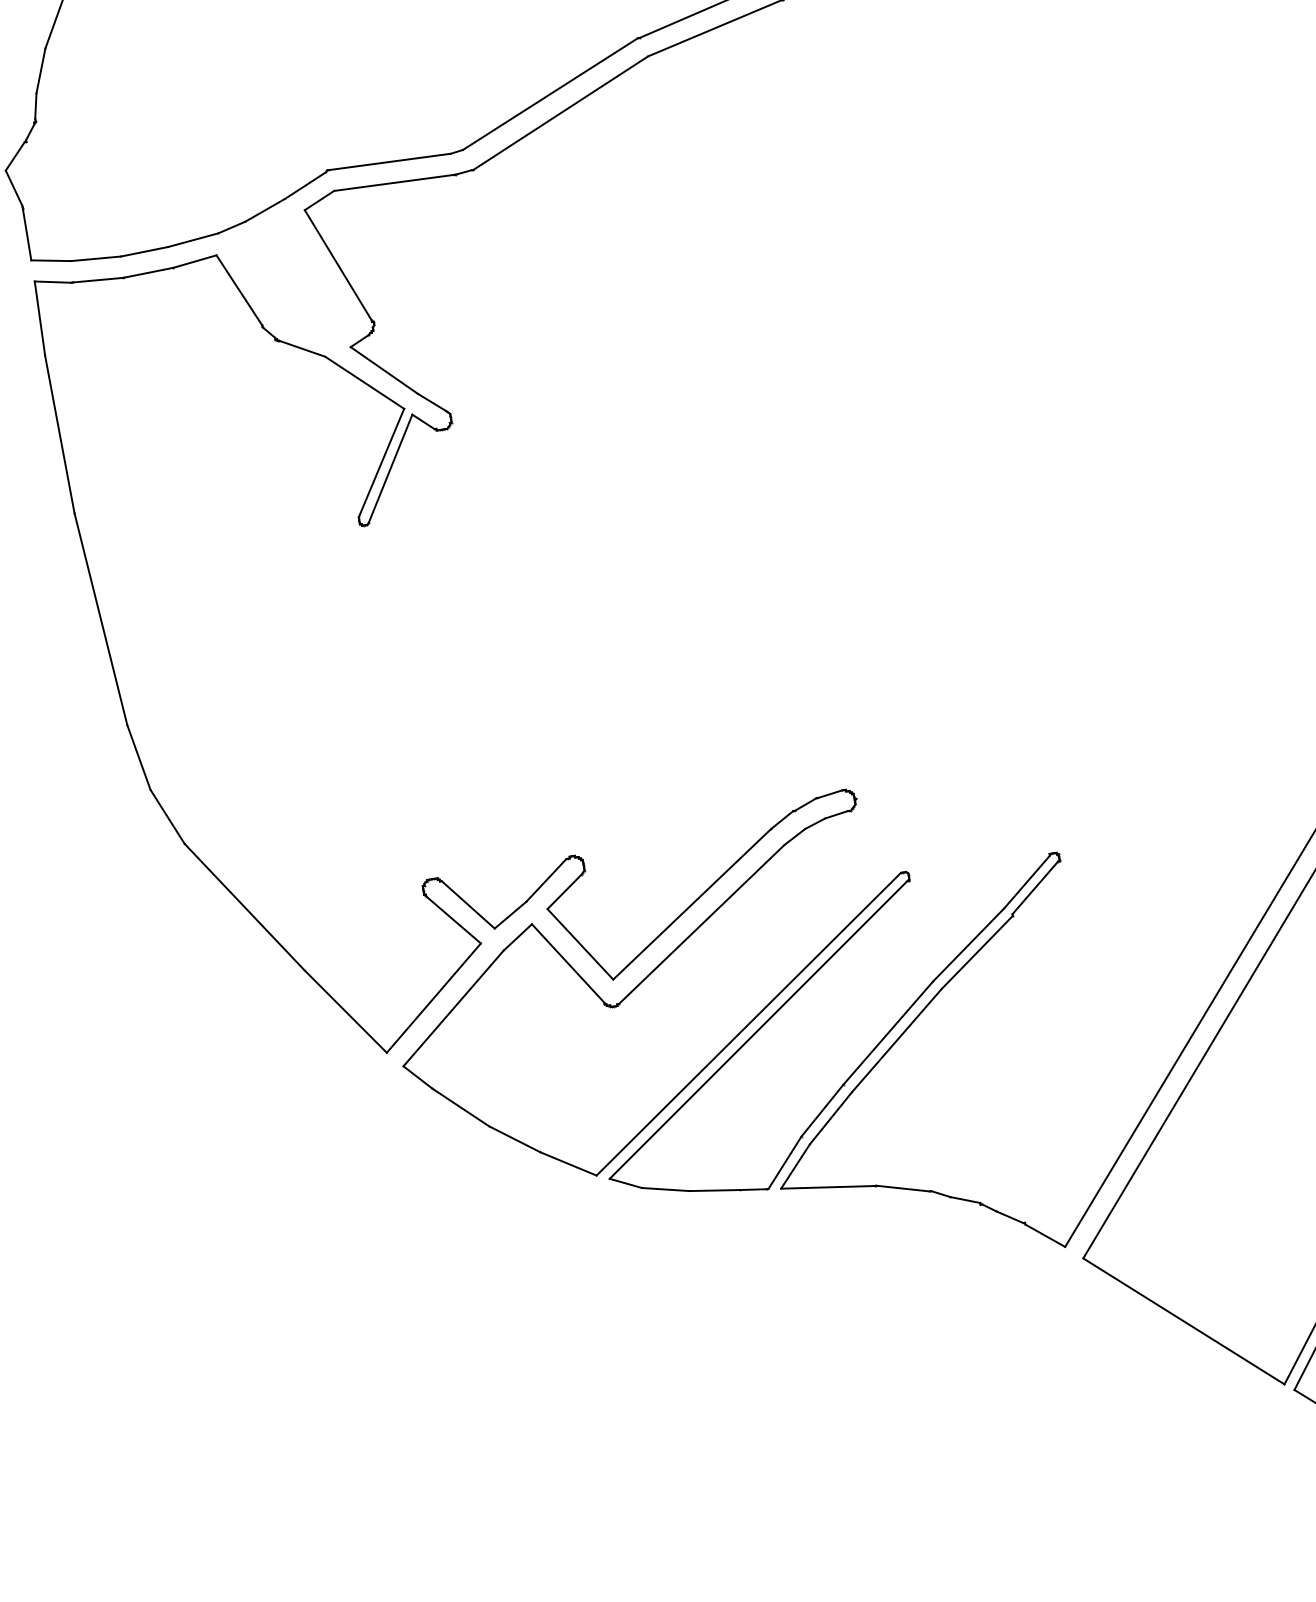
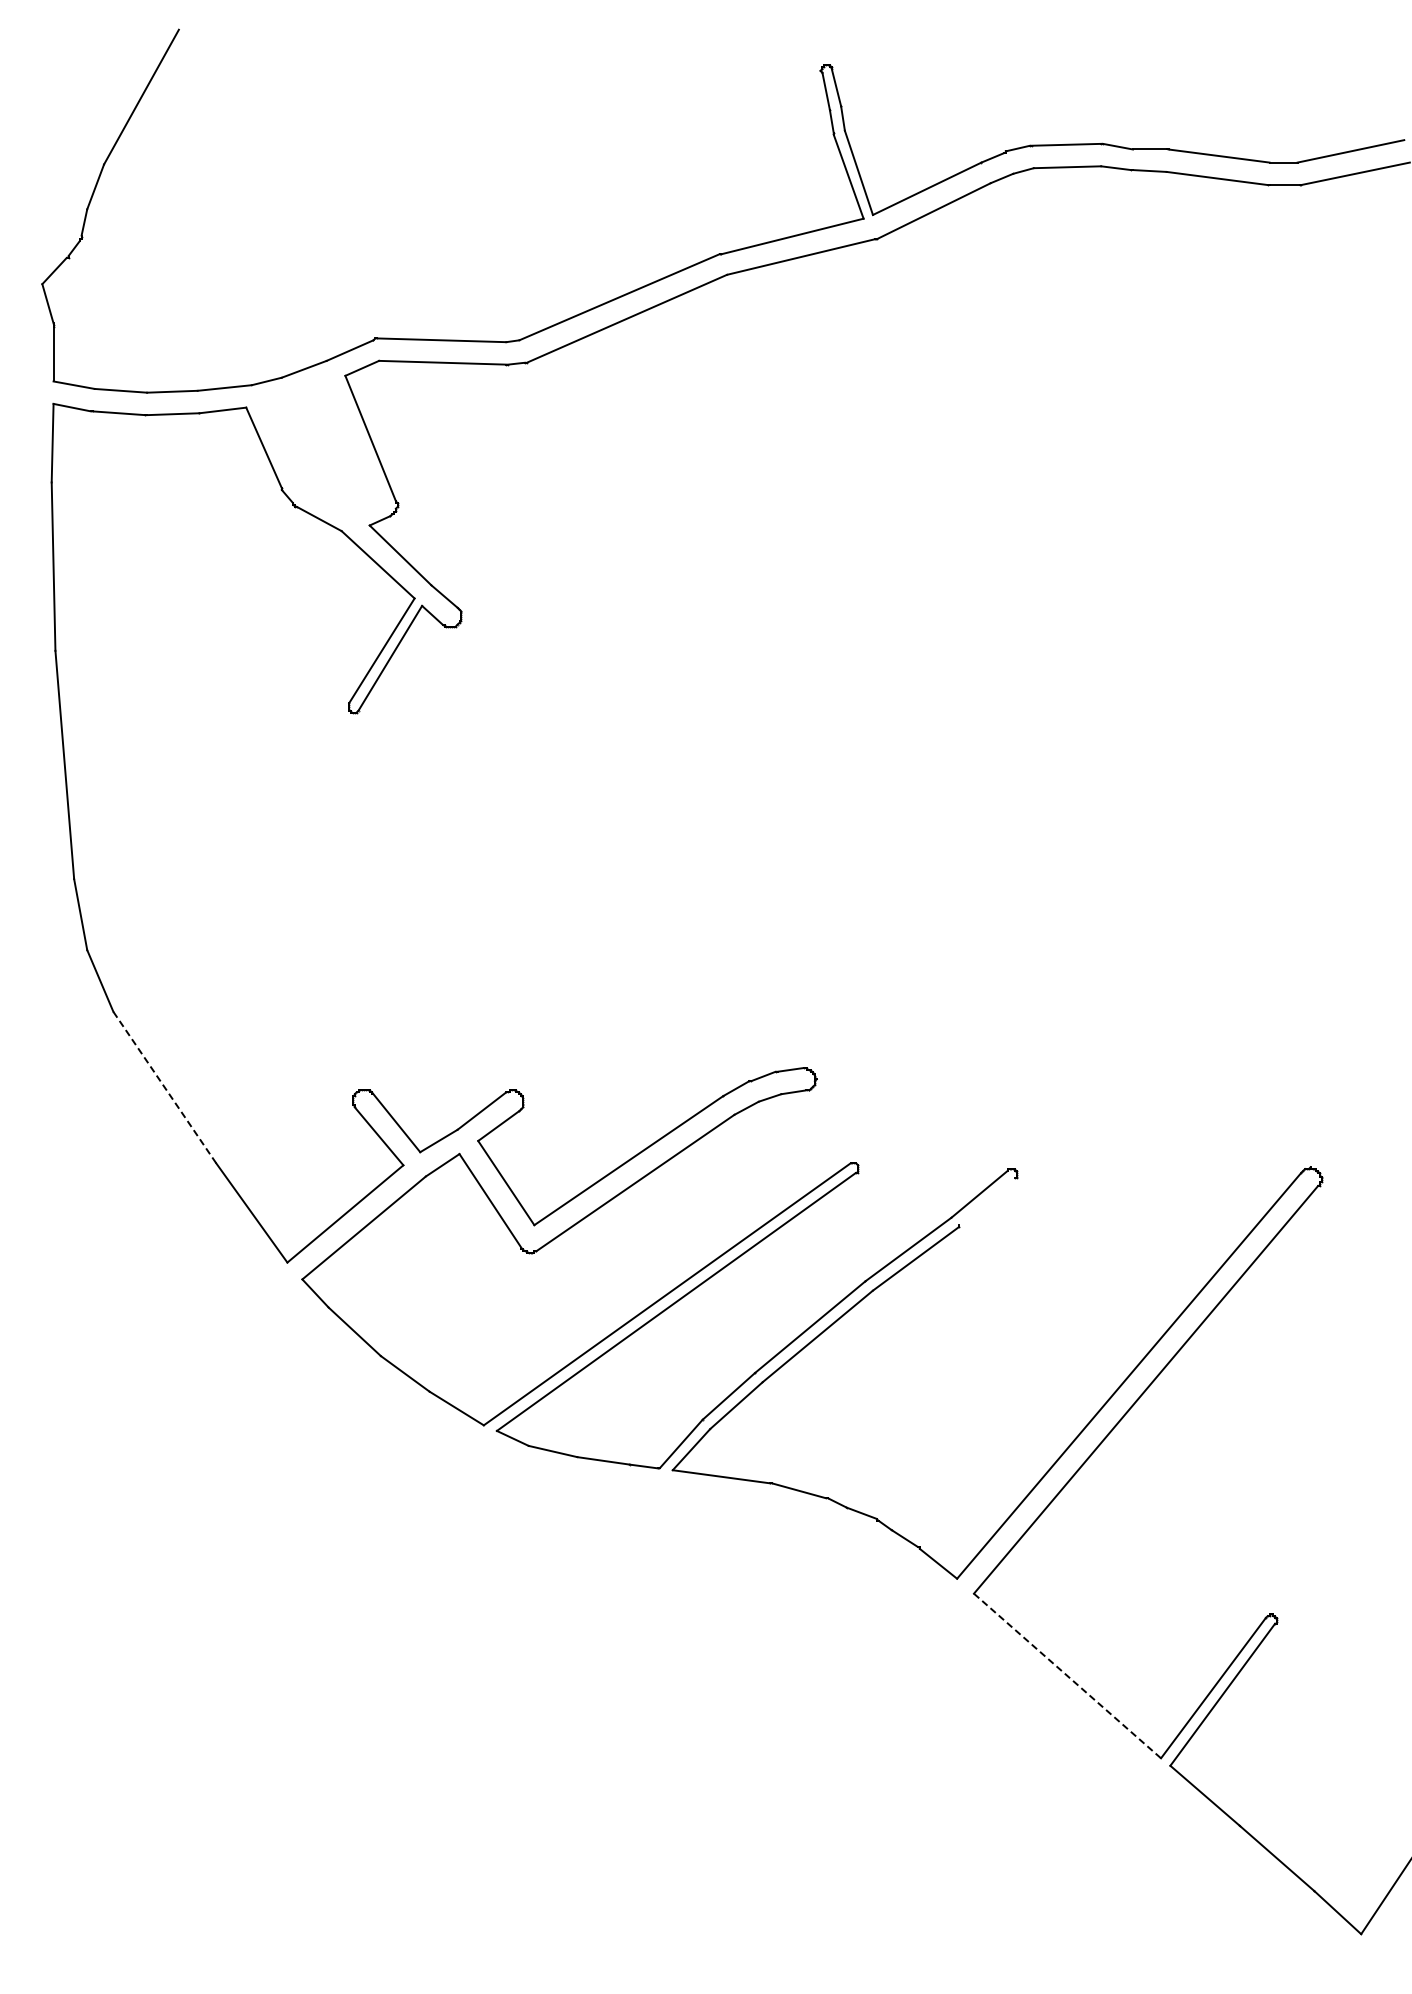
line: (1035, 887) -> (987, 1201), removed
line: (244, 907) -> (164, 1087), solid -> dashed
line: (1183, 1321) -> (1067, 1676), solid -> dashed

